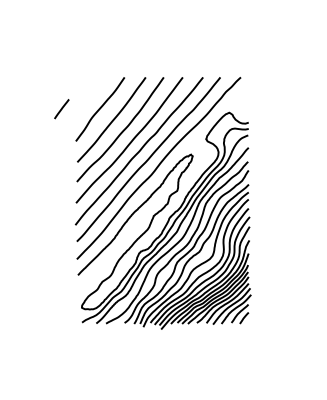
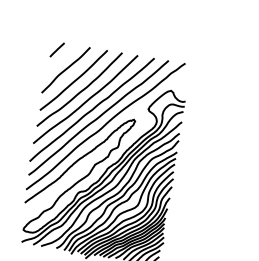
line: (61, 109) -> (56, 50), moved

